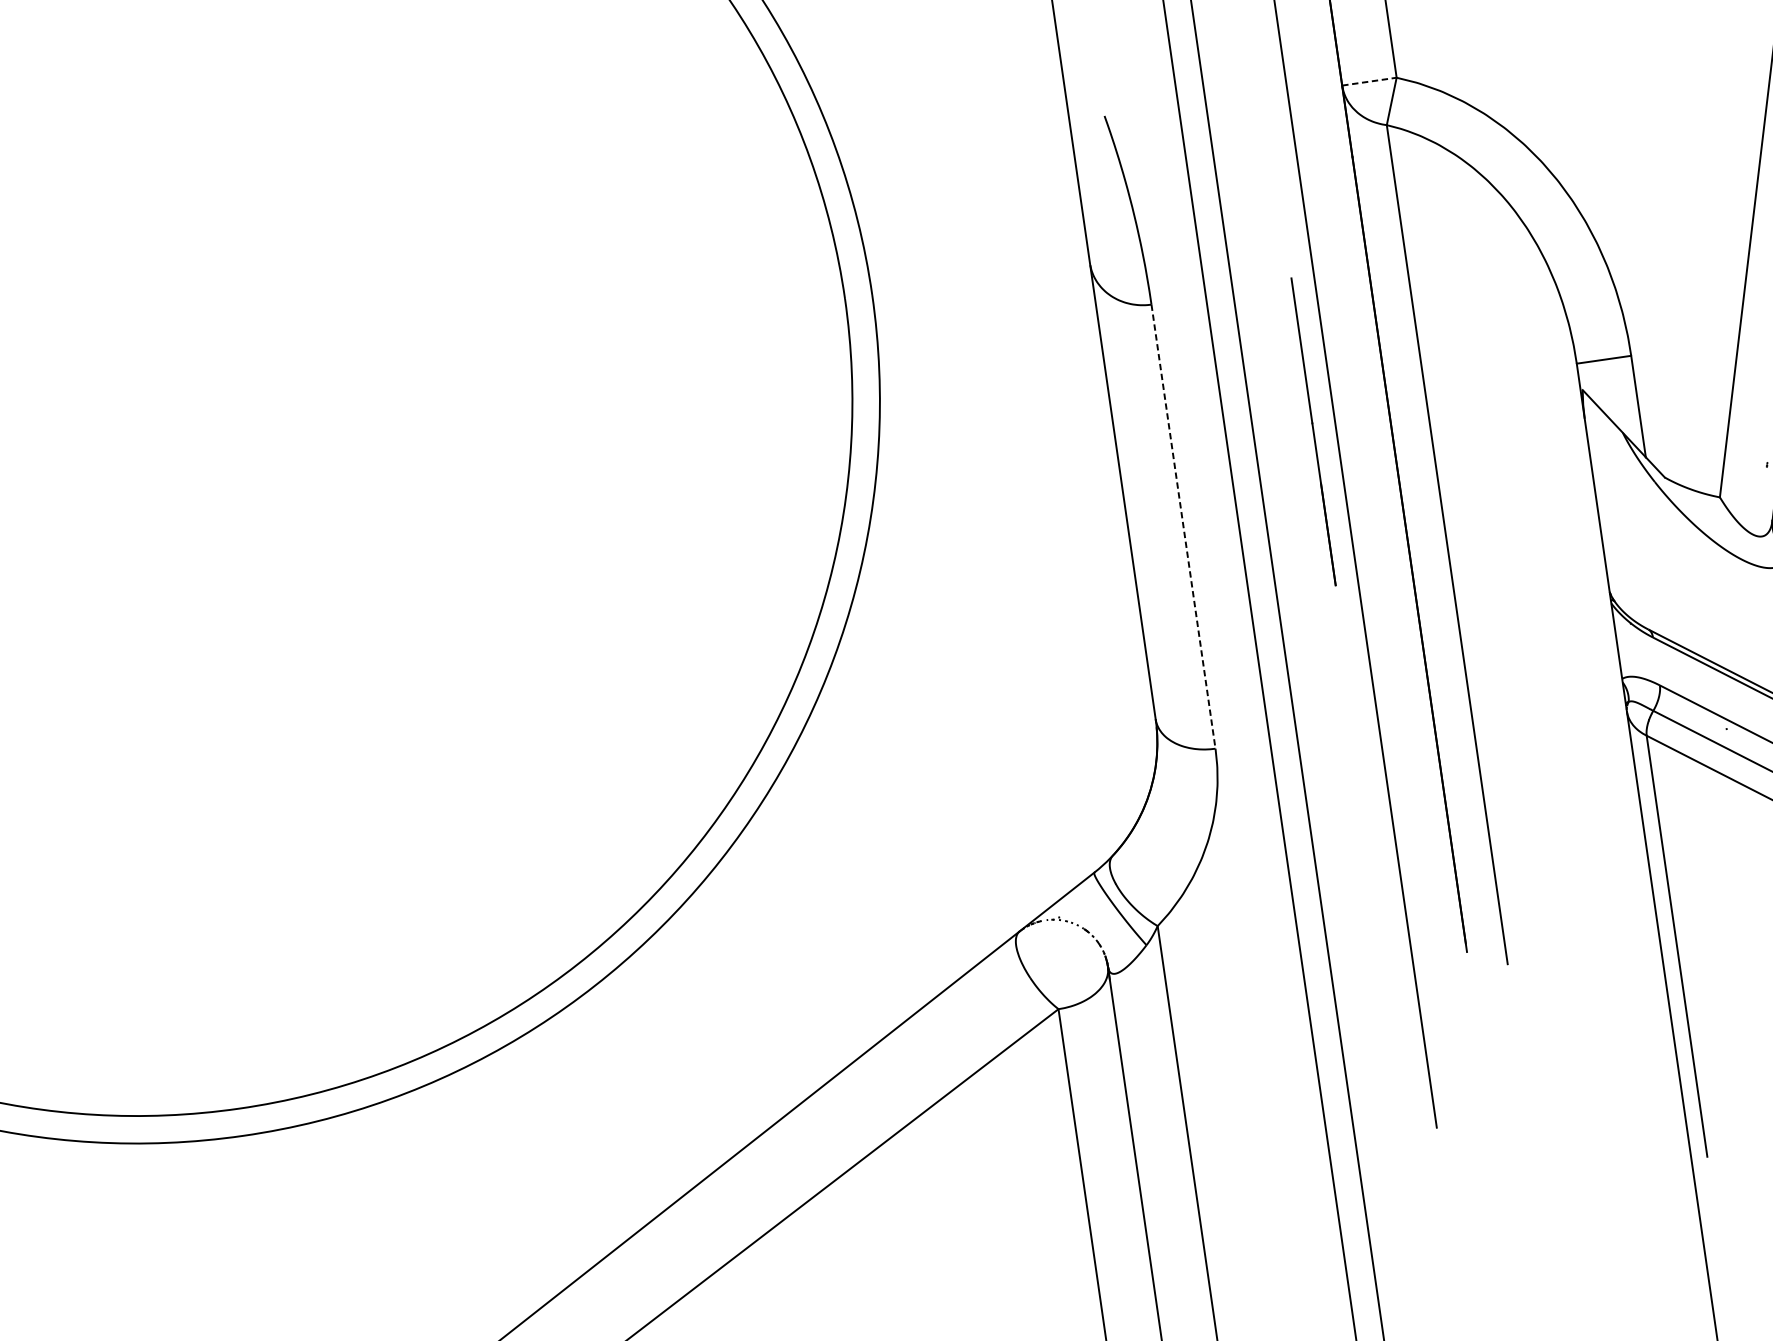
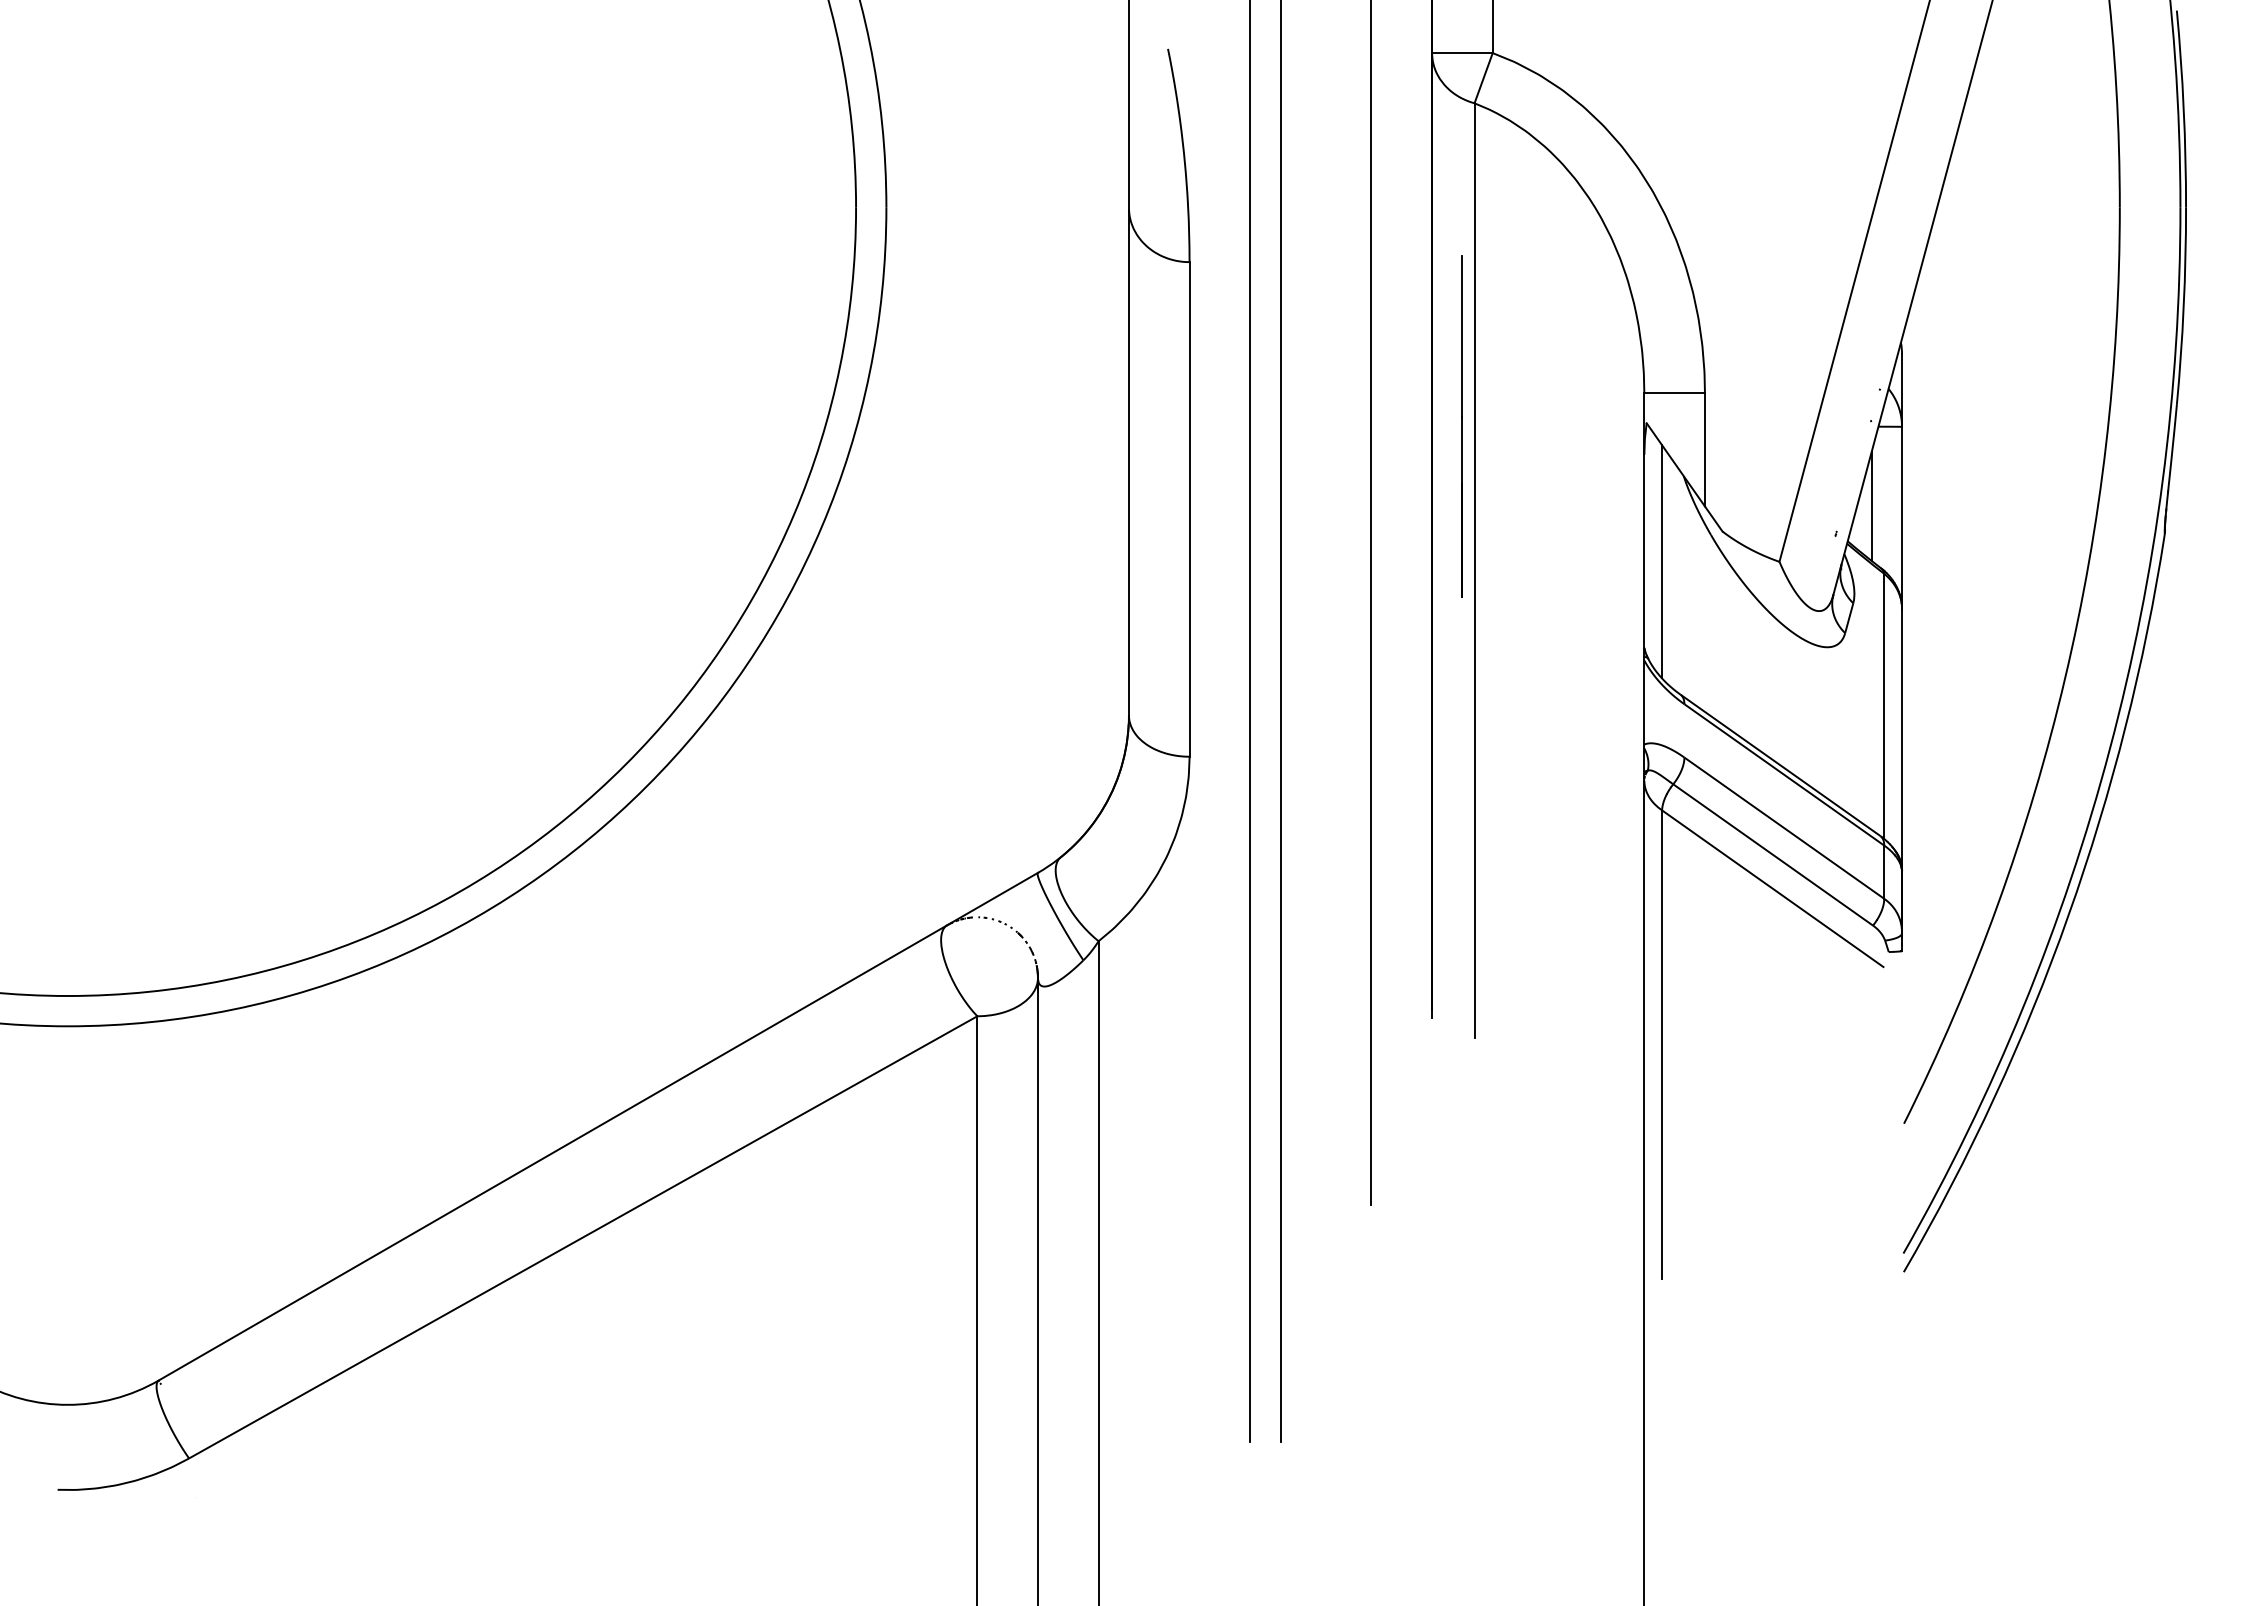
line: (1369, 81) -> (1462, 53), dashed -> solid
line: (1312, 432) -> (1461, 426), moved
line: (1614, 512) -> (1662, 561), added
line: (1183, 526) -> (1189, 509), dashed -> solid

